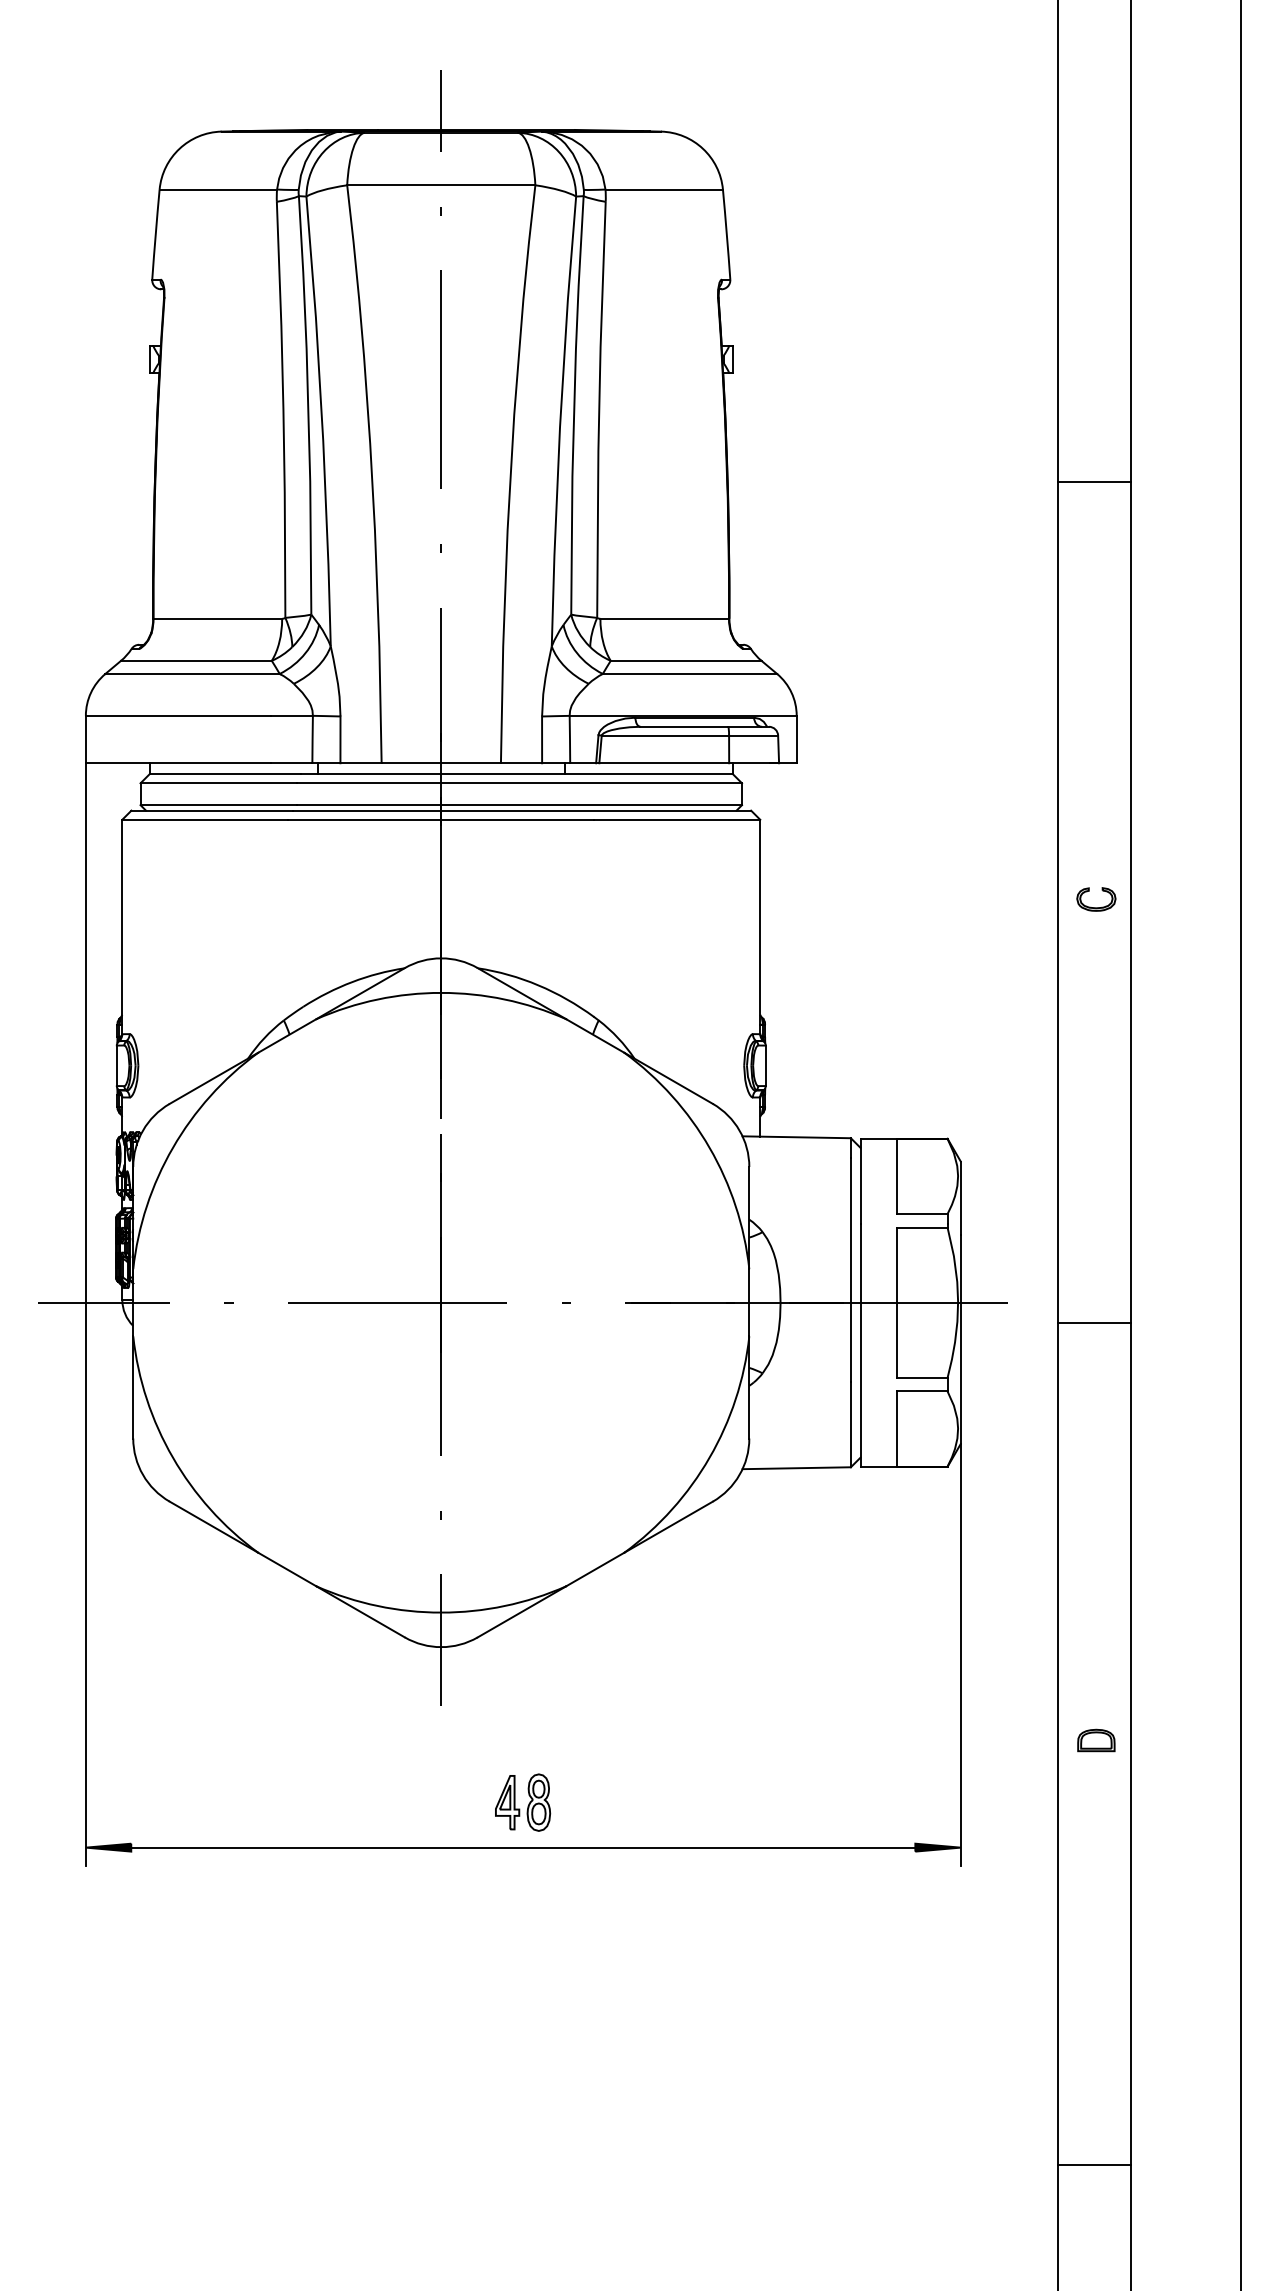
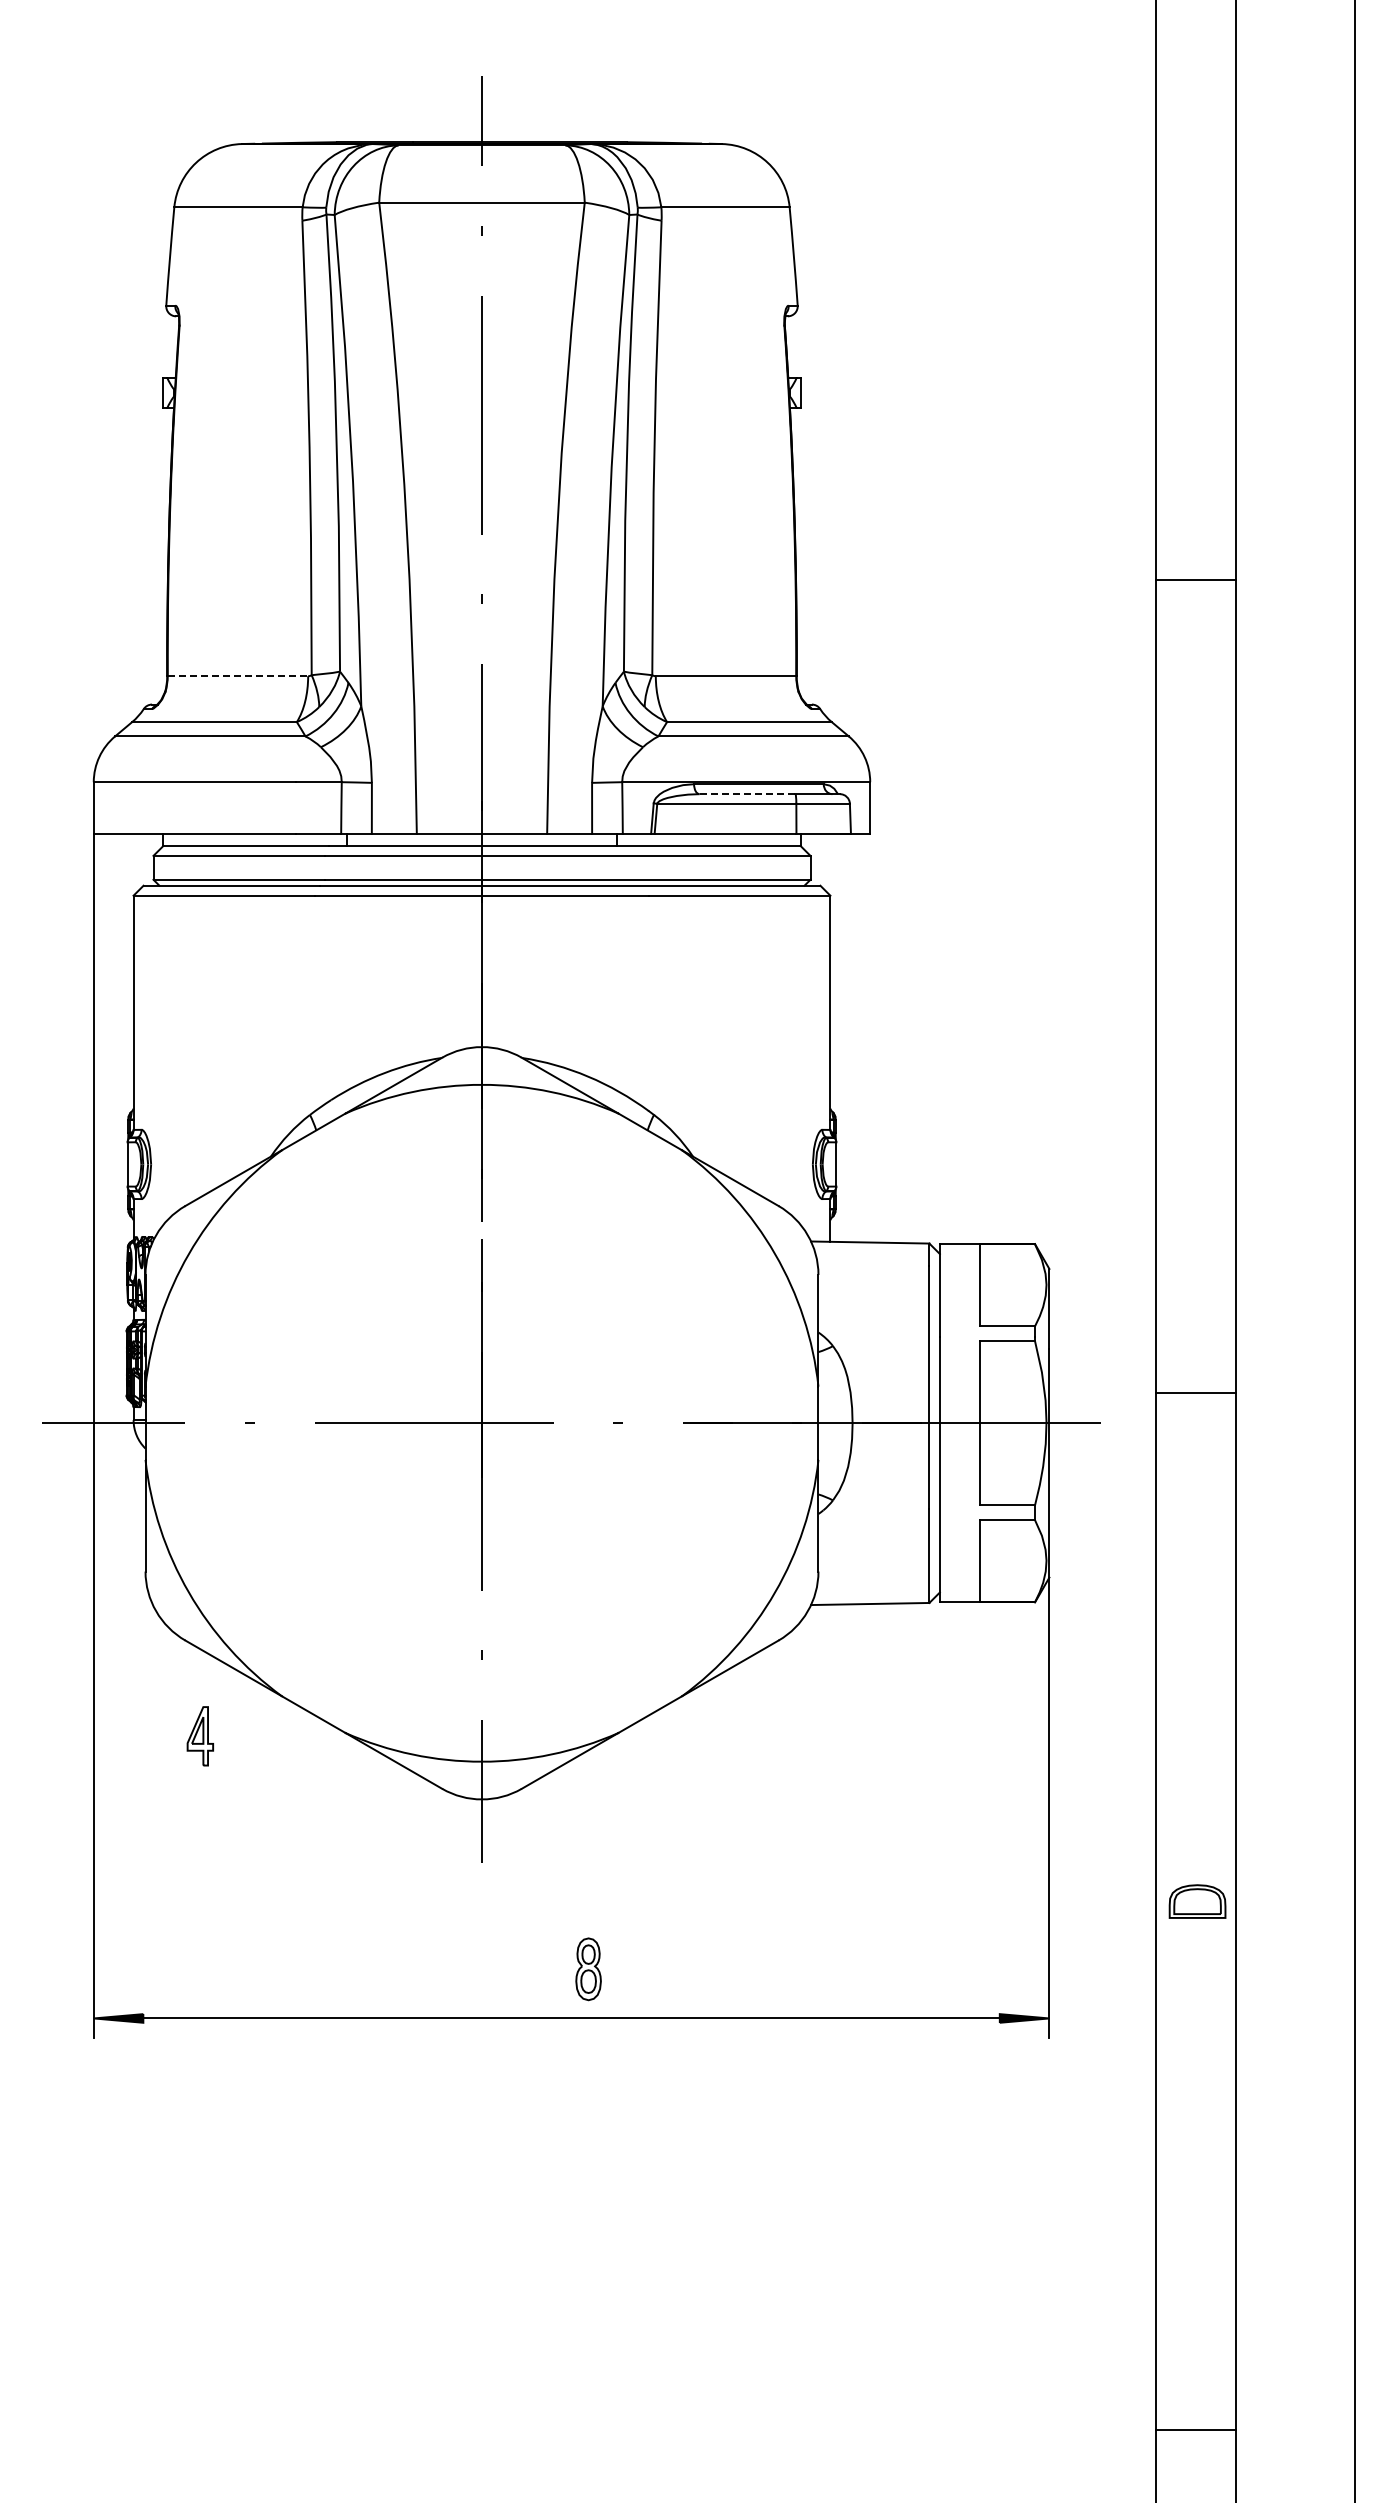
line: (1094, 481) -> (1195, 580), moved
line: (218, 619) -> (238, 676), solid -> dashed
line: (684, 727) -> (747, 794), solid -> dashed
part: (1096, 907) -> (1197, 991), removed
line: (1094, 1323) -> (1195, 1392), moved
part: (1096, 1739) -> (1197, 1900), size x1.4
part: (506, 1802) -> (199, 1736), moved
line: (1094, 2164) -> (1195, 2429), moved

